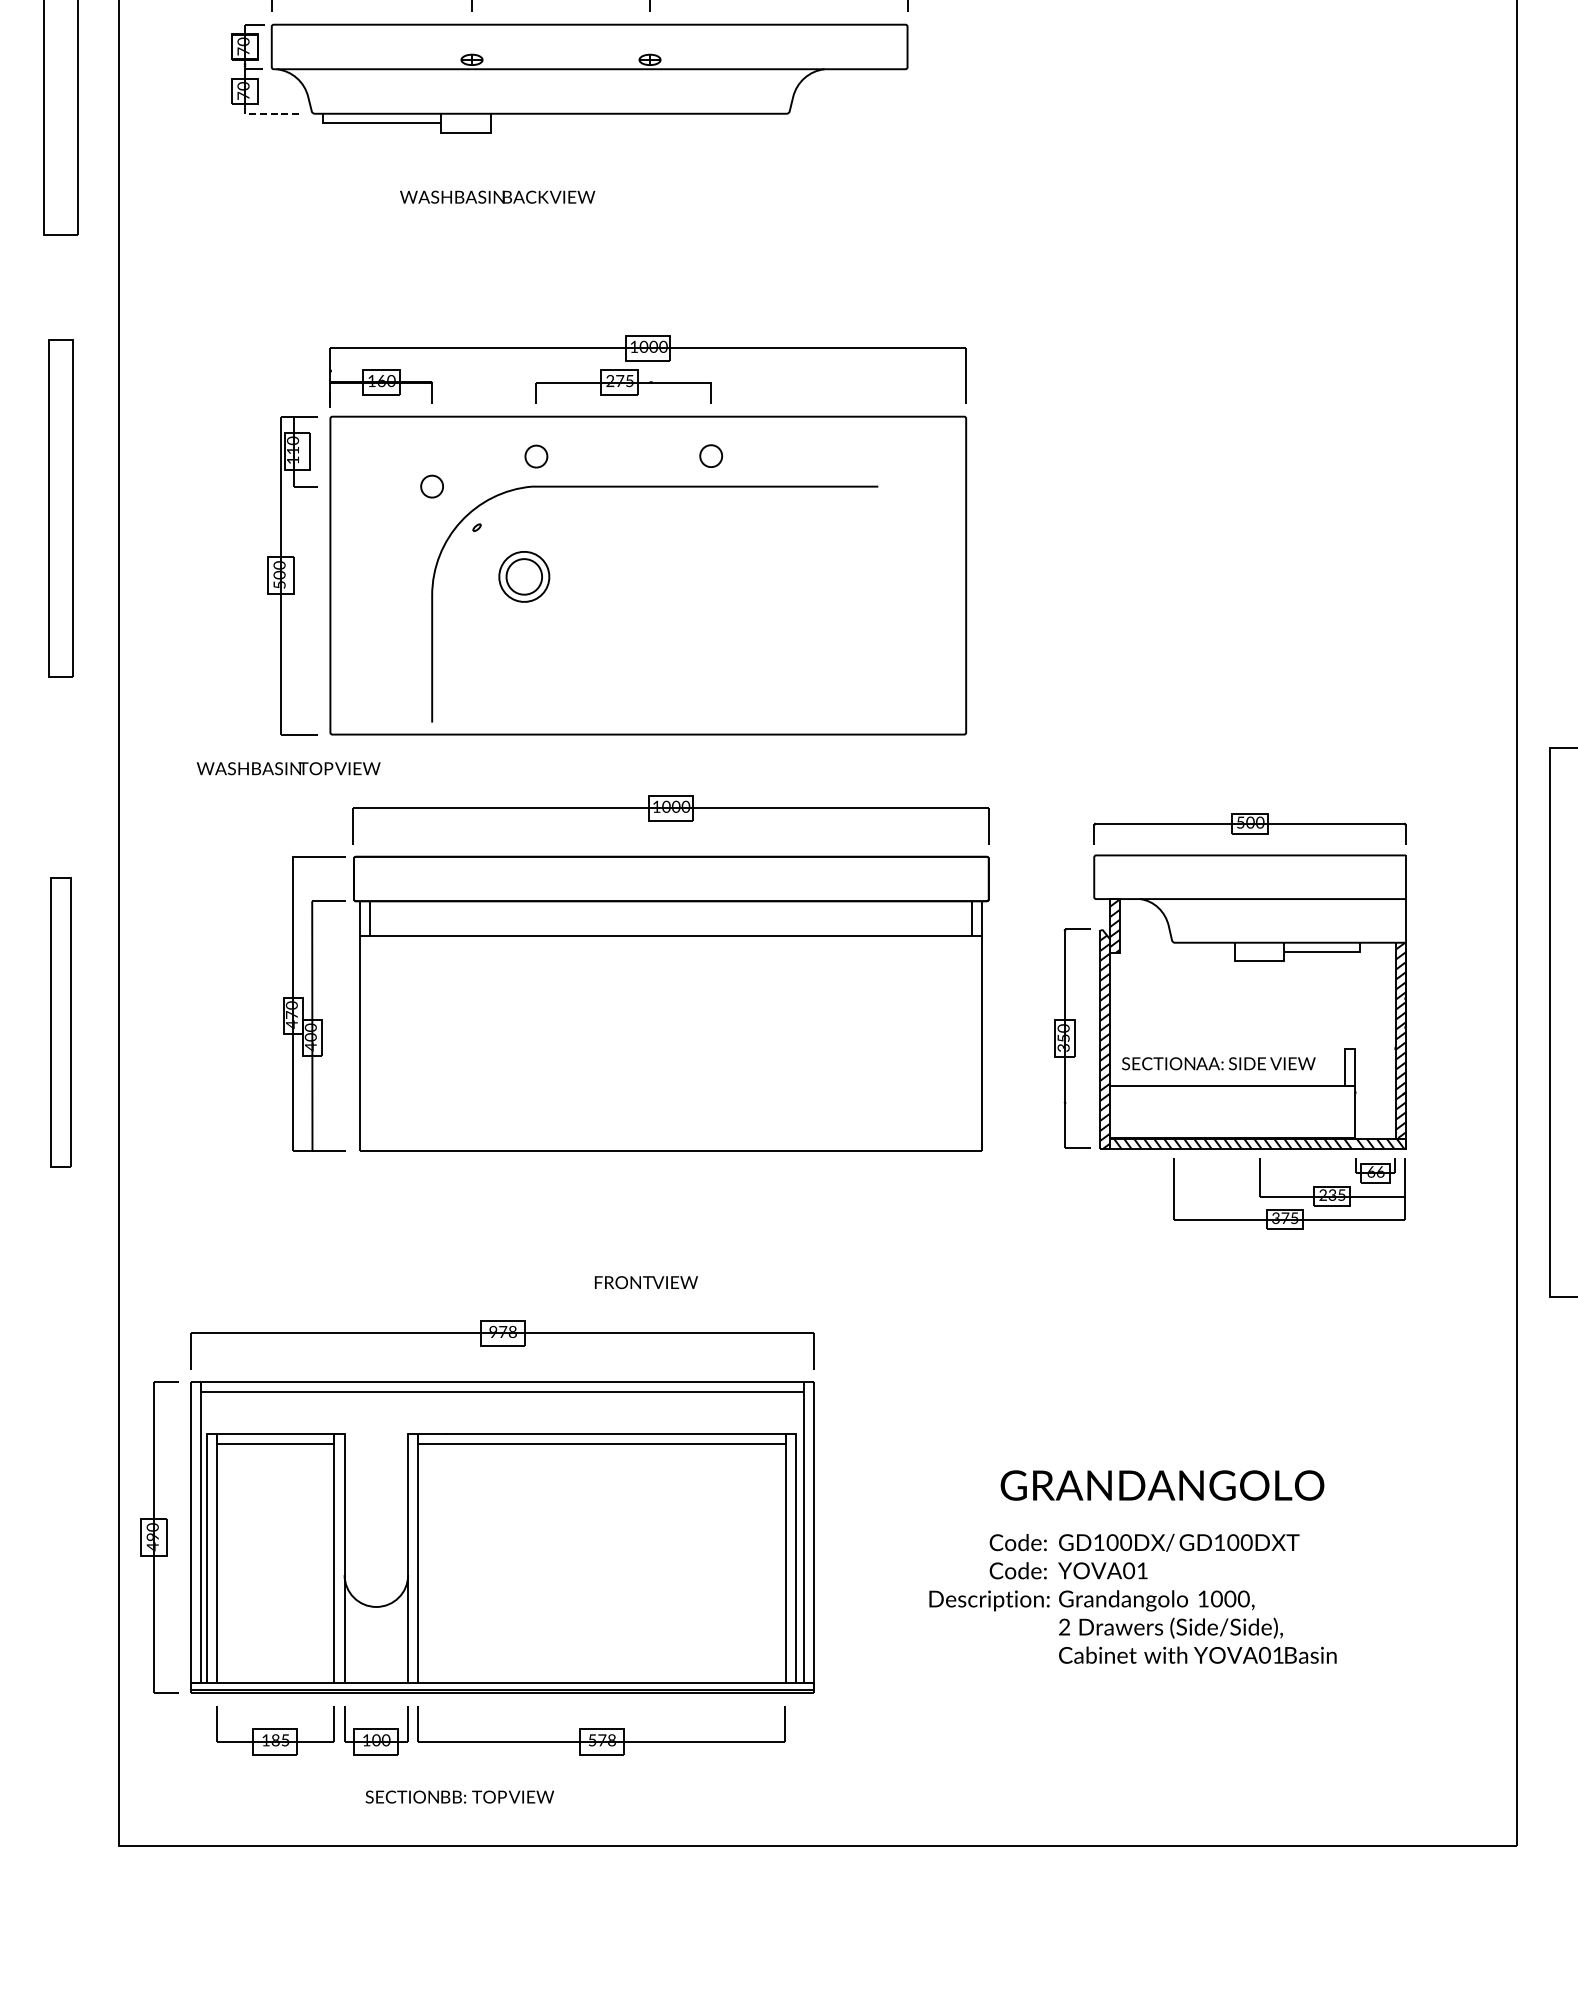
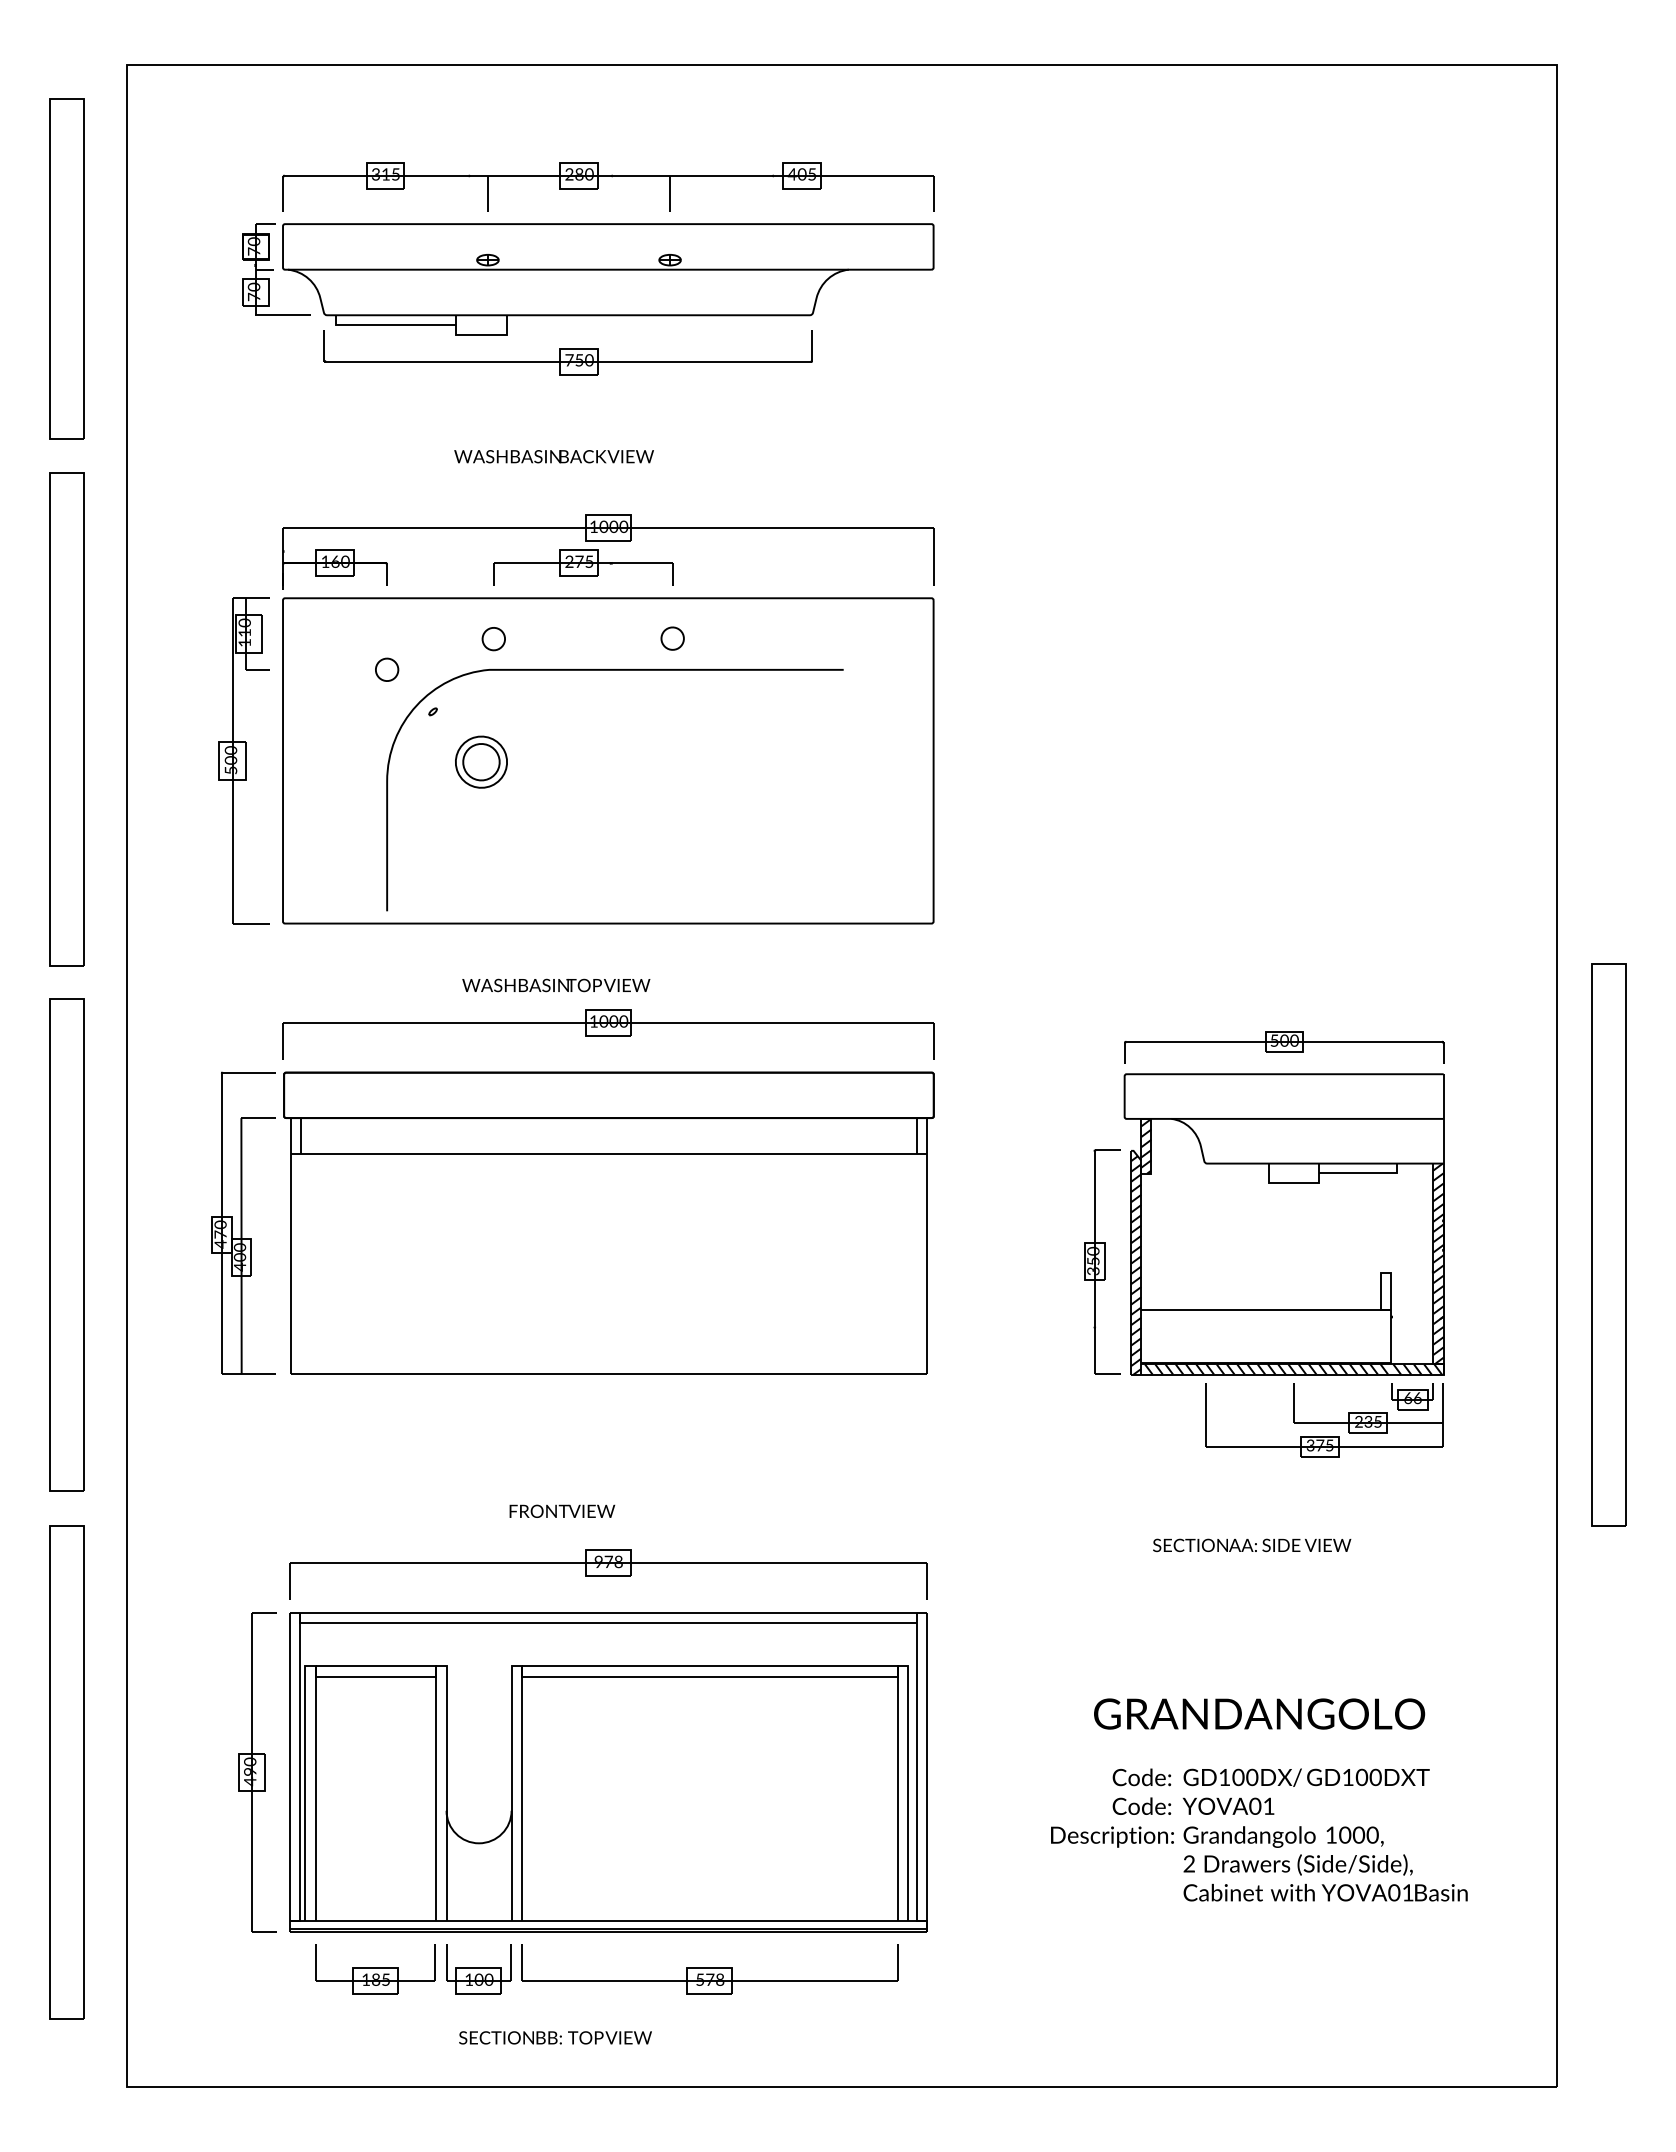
line: (272, 113) -> (283, 315), dashed -> solid
part: (549, 150) -> (567, 352), added
text: (497, 197) -> (553, 456), moved
part: (60, 508) -> (66, 719), size x1.43
part: (617, 535) -> (576, 719), moved
text: (288, 768) -> (556, 985), moved
part: (635, 972) -> (572, 1191), moved
part: (60, 1021) -> (66, 1244), size x1.67
text: (1219, 1063) -> (1252, 1545), moved
text: (646, 1281) -> (562, 1510), moved
text: (1162, 1485) -> (1259, 1713), moved
part: (477, 1536) -> (582, 1771), moved
part: (60, 1537) -> (66, 1772), added
text: (1133, 1598) -> (1259, 1834), moved
text: (459, 1796) -> (555, 2037), moved

